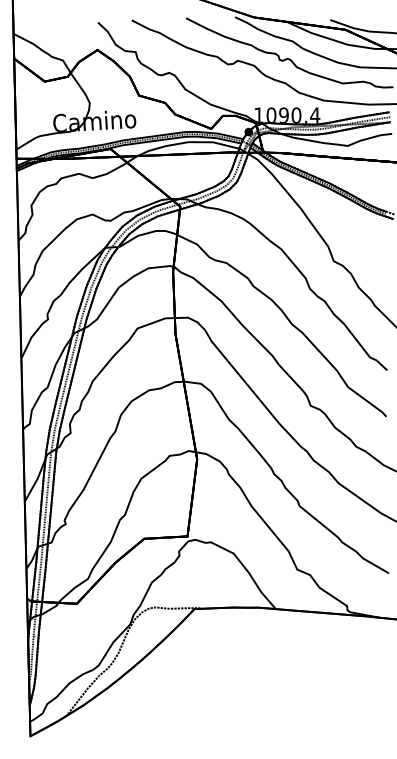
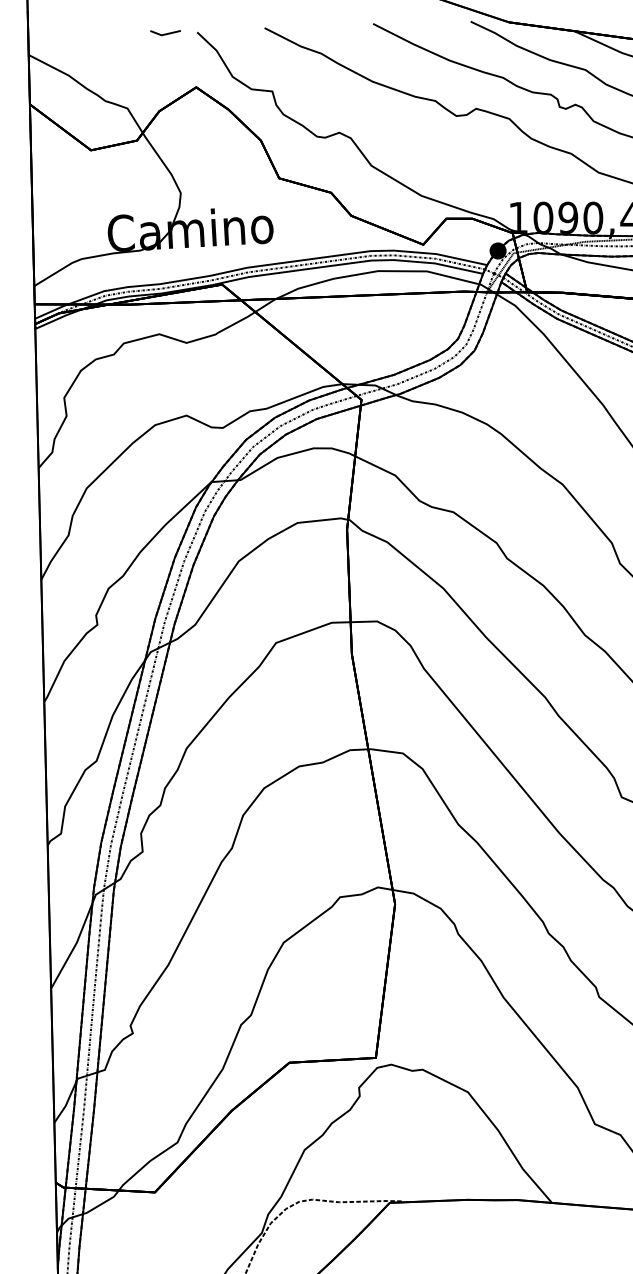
line: (81, 22) -> (164, 32), added

